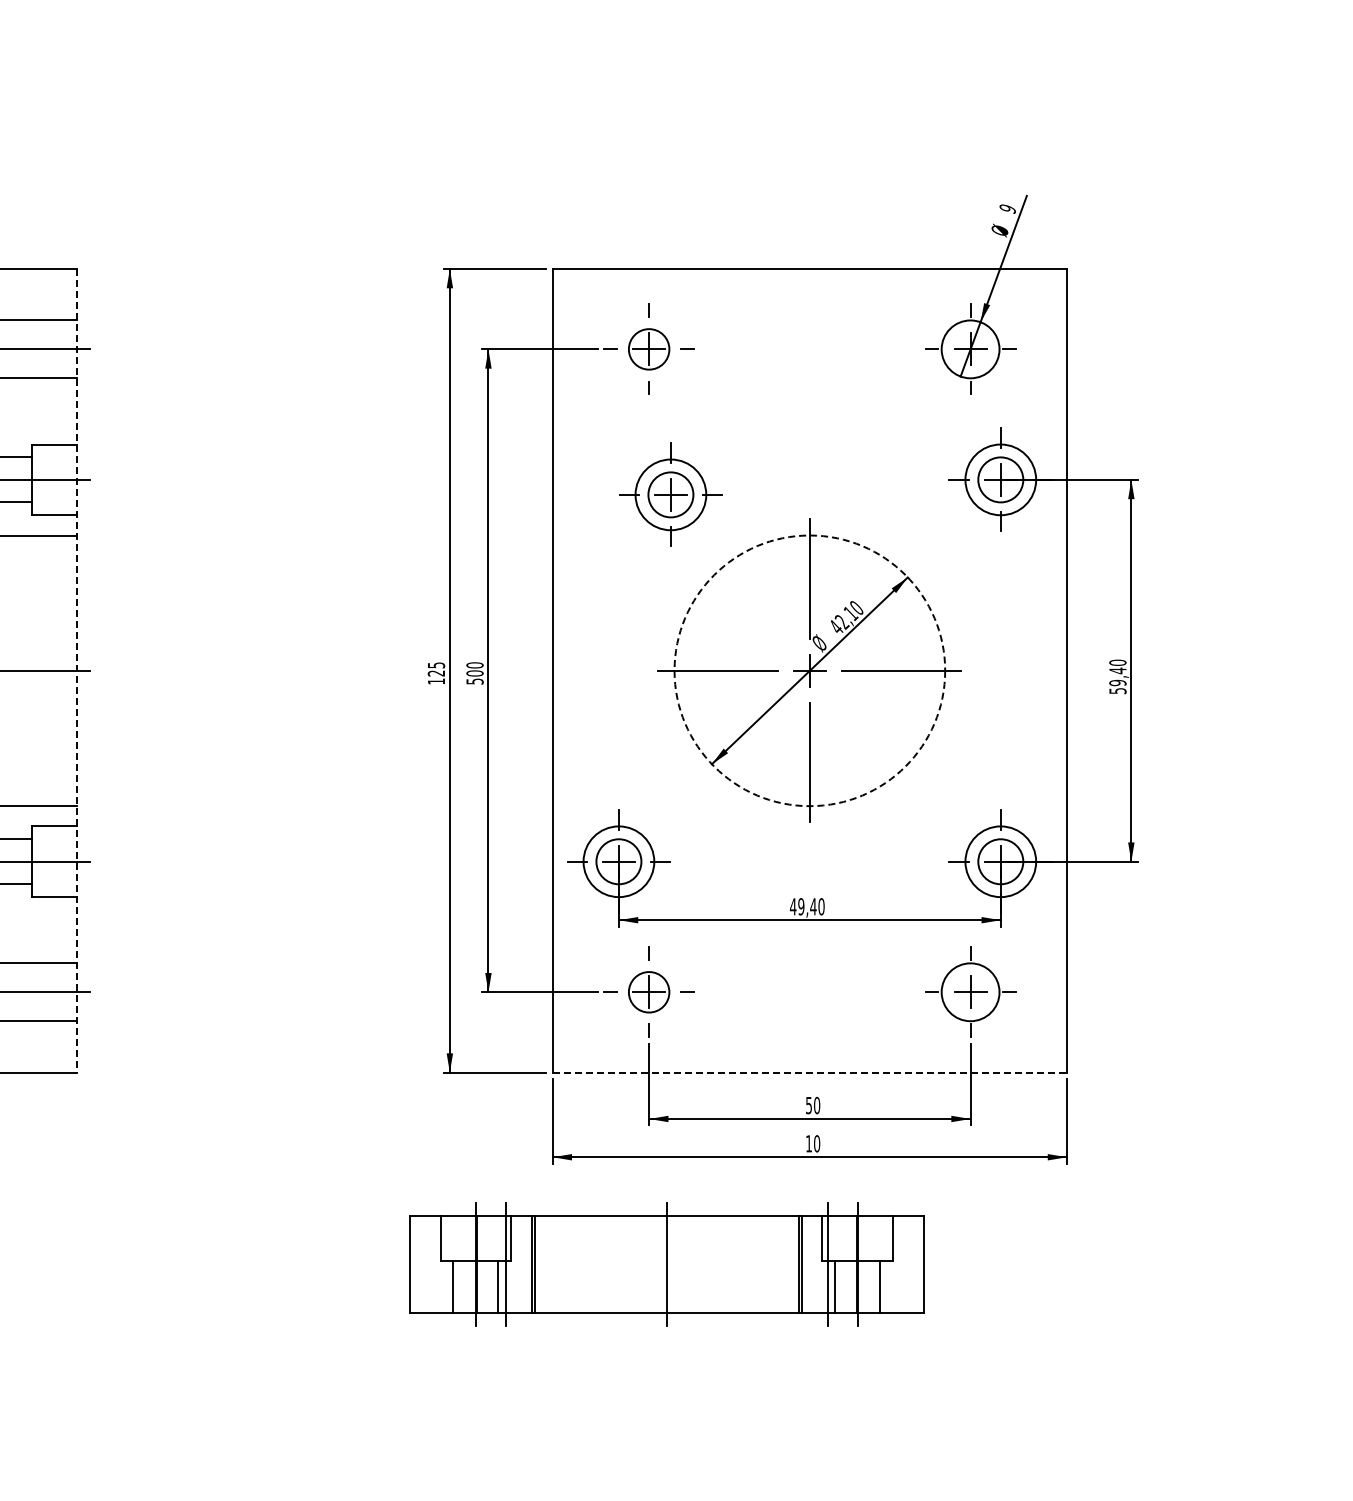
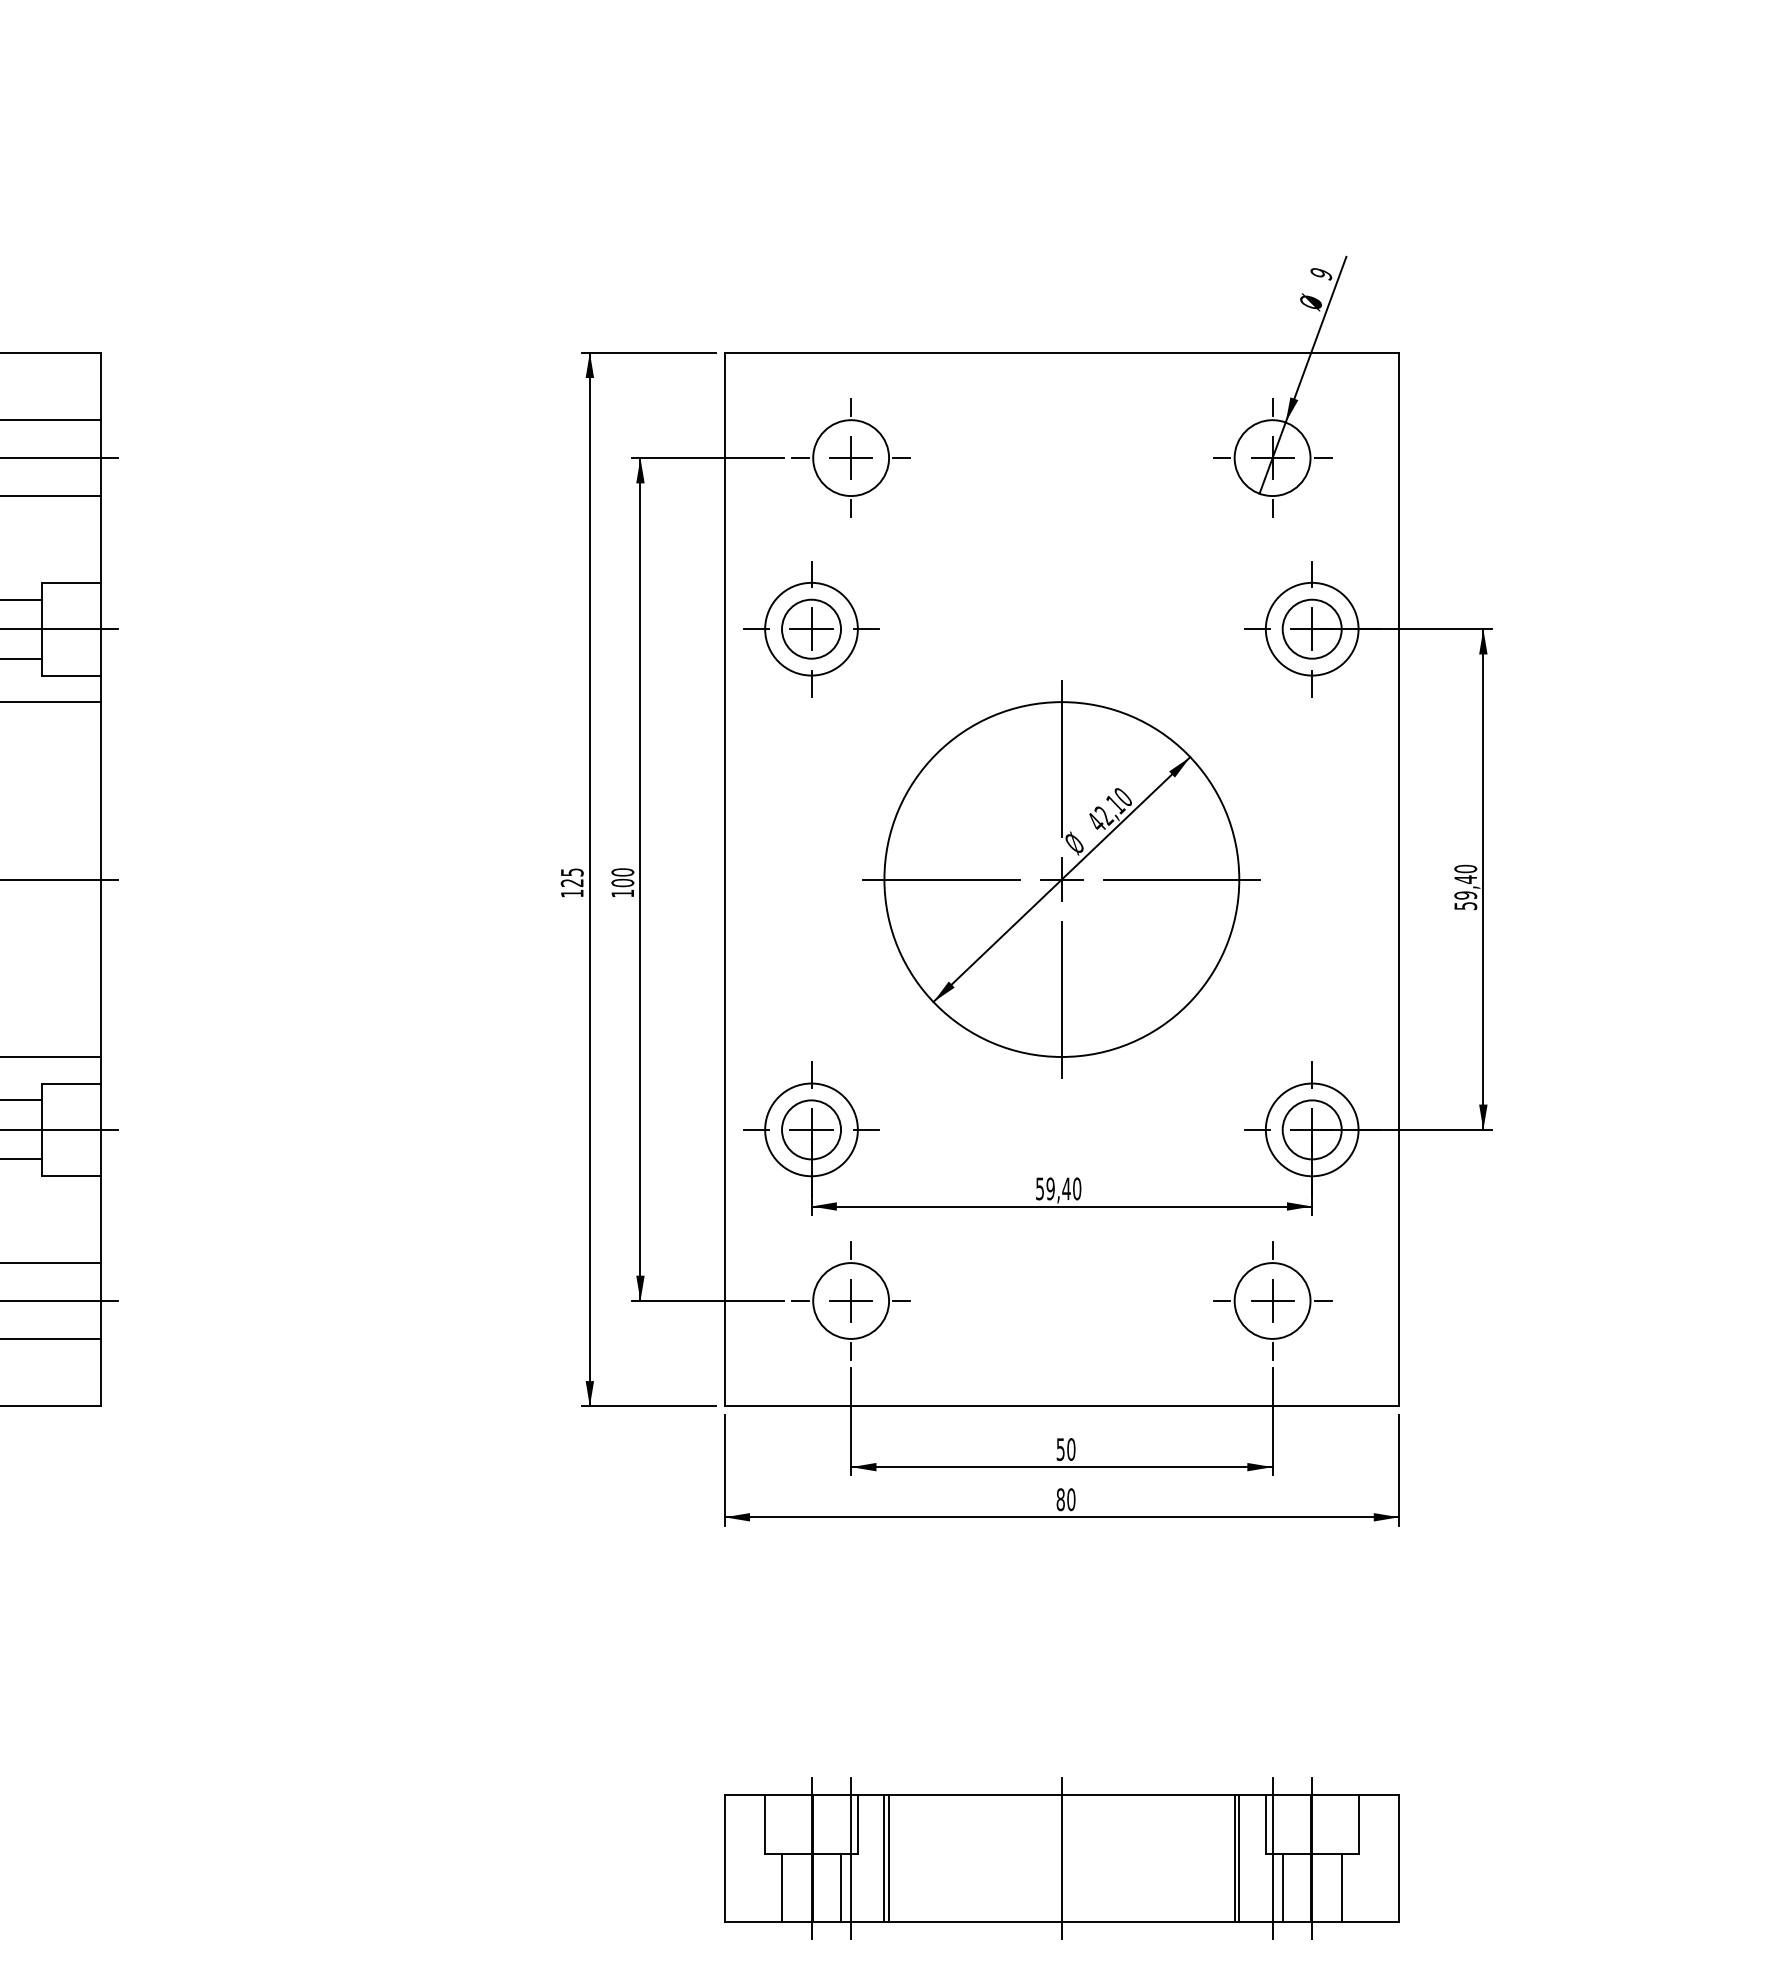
circle: (649, 349) -> (851, 458), size x1.43
part: (670, 494) -> (810, 628), moved
line: (77, 670) -> (101, 879), dashed -> solid
circle: (809, 670) -> (1061, 879), dashed -> solid
text: (474, 681) -> (622, 893), 500 -> 100
text: (792, 906) -> (1039, 1188), 49,40 -> 59,40
circle: (649, 992) -> (851, 1301), size x1.43
line: (810, 1072) -> (1062, 1406), dashed -> solid
text: (808, 1143) -> (1060, 1499), 10 -> 80
part: (666, 1264) -> (1061, 1858), moved

